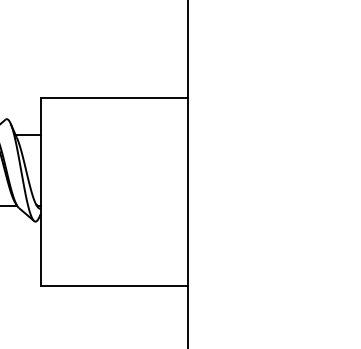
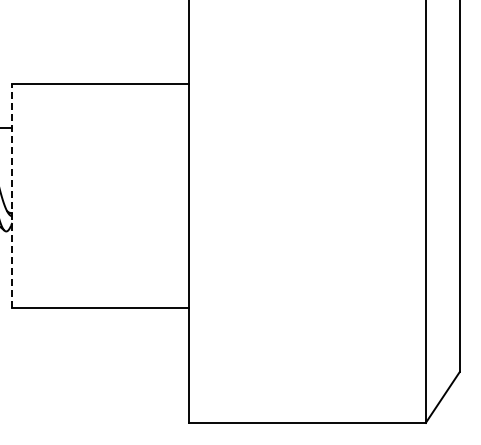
line: (40, 191) -> (12, 195), solid -> dashed

